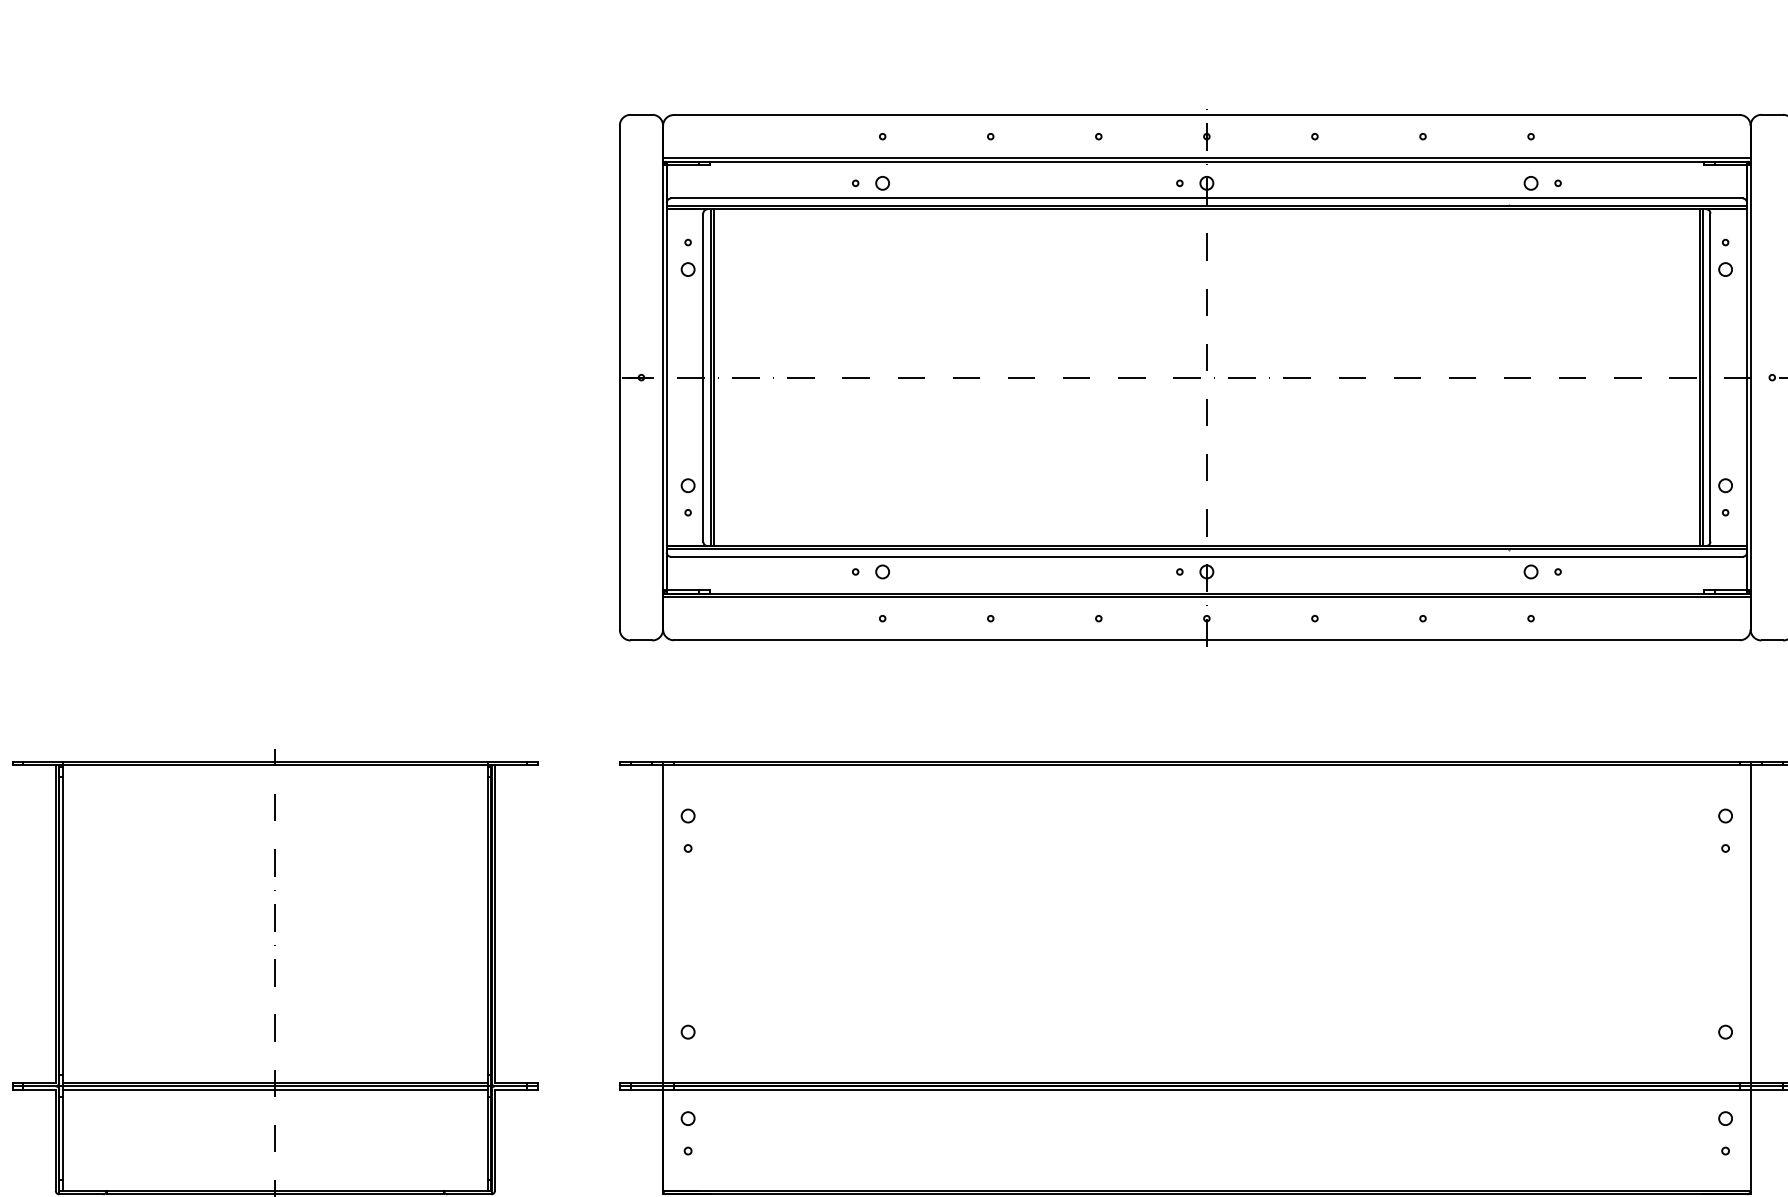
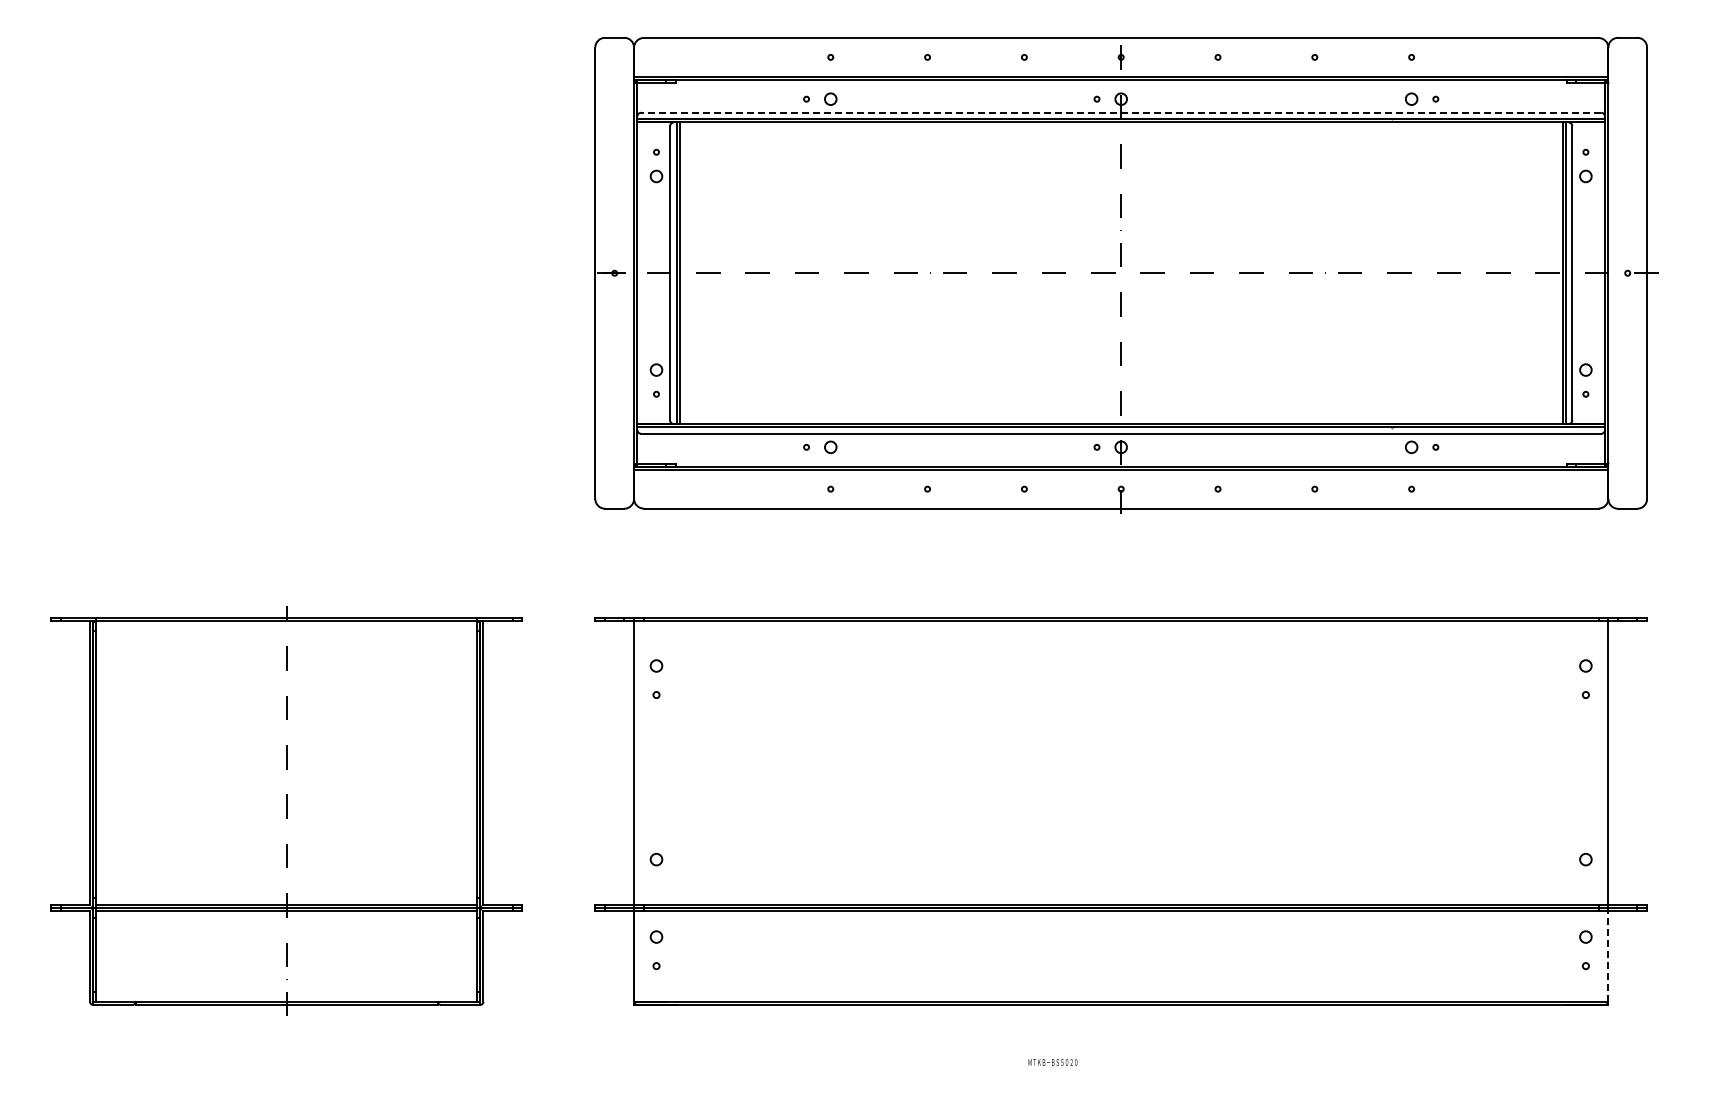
line: (1207, 198) -> (1121, 112), solid -> dashed
line: (1750, 1139) -> (1608, 955), solid -> dashed

